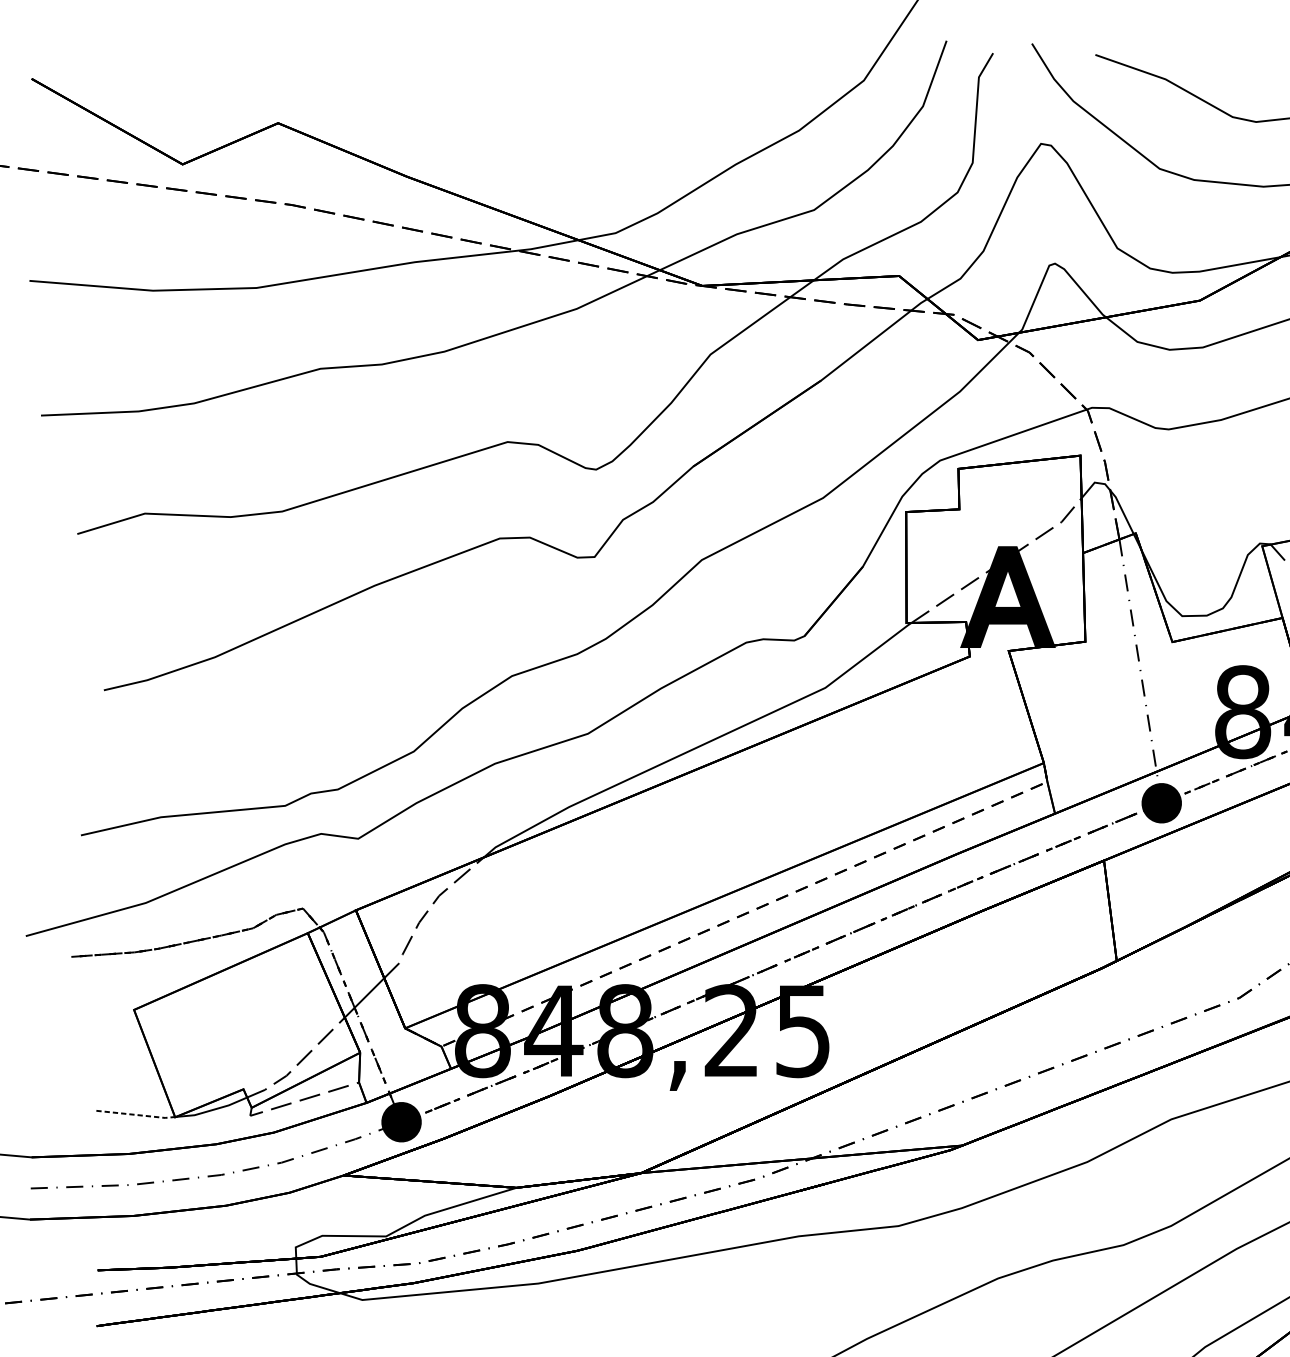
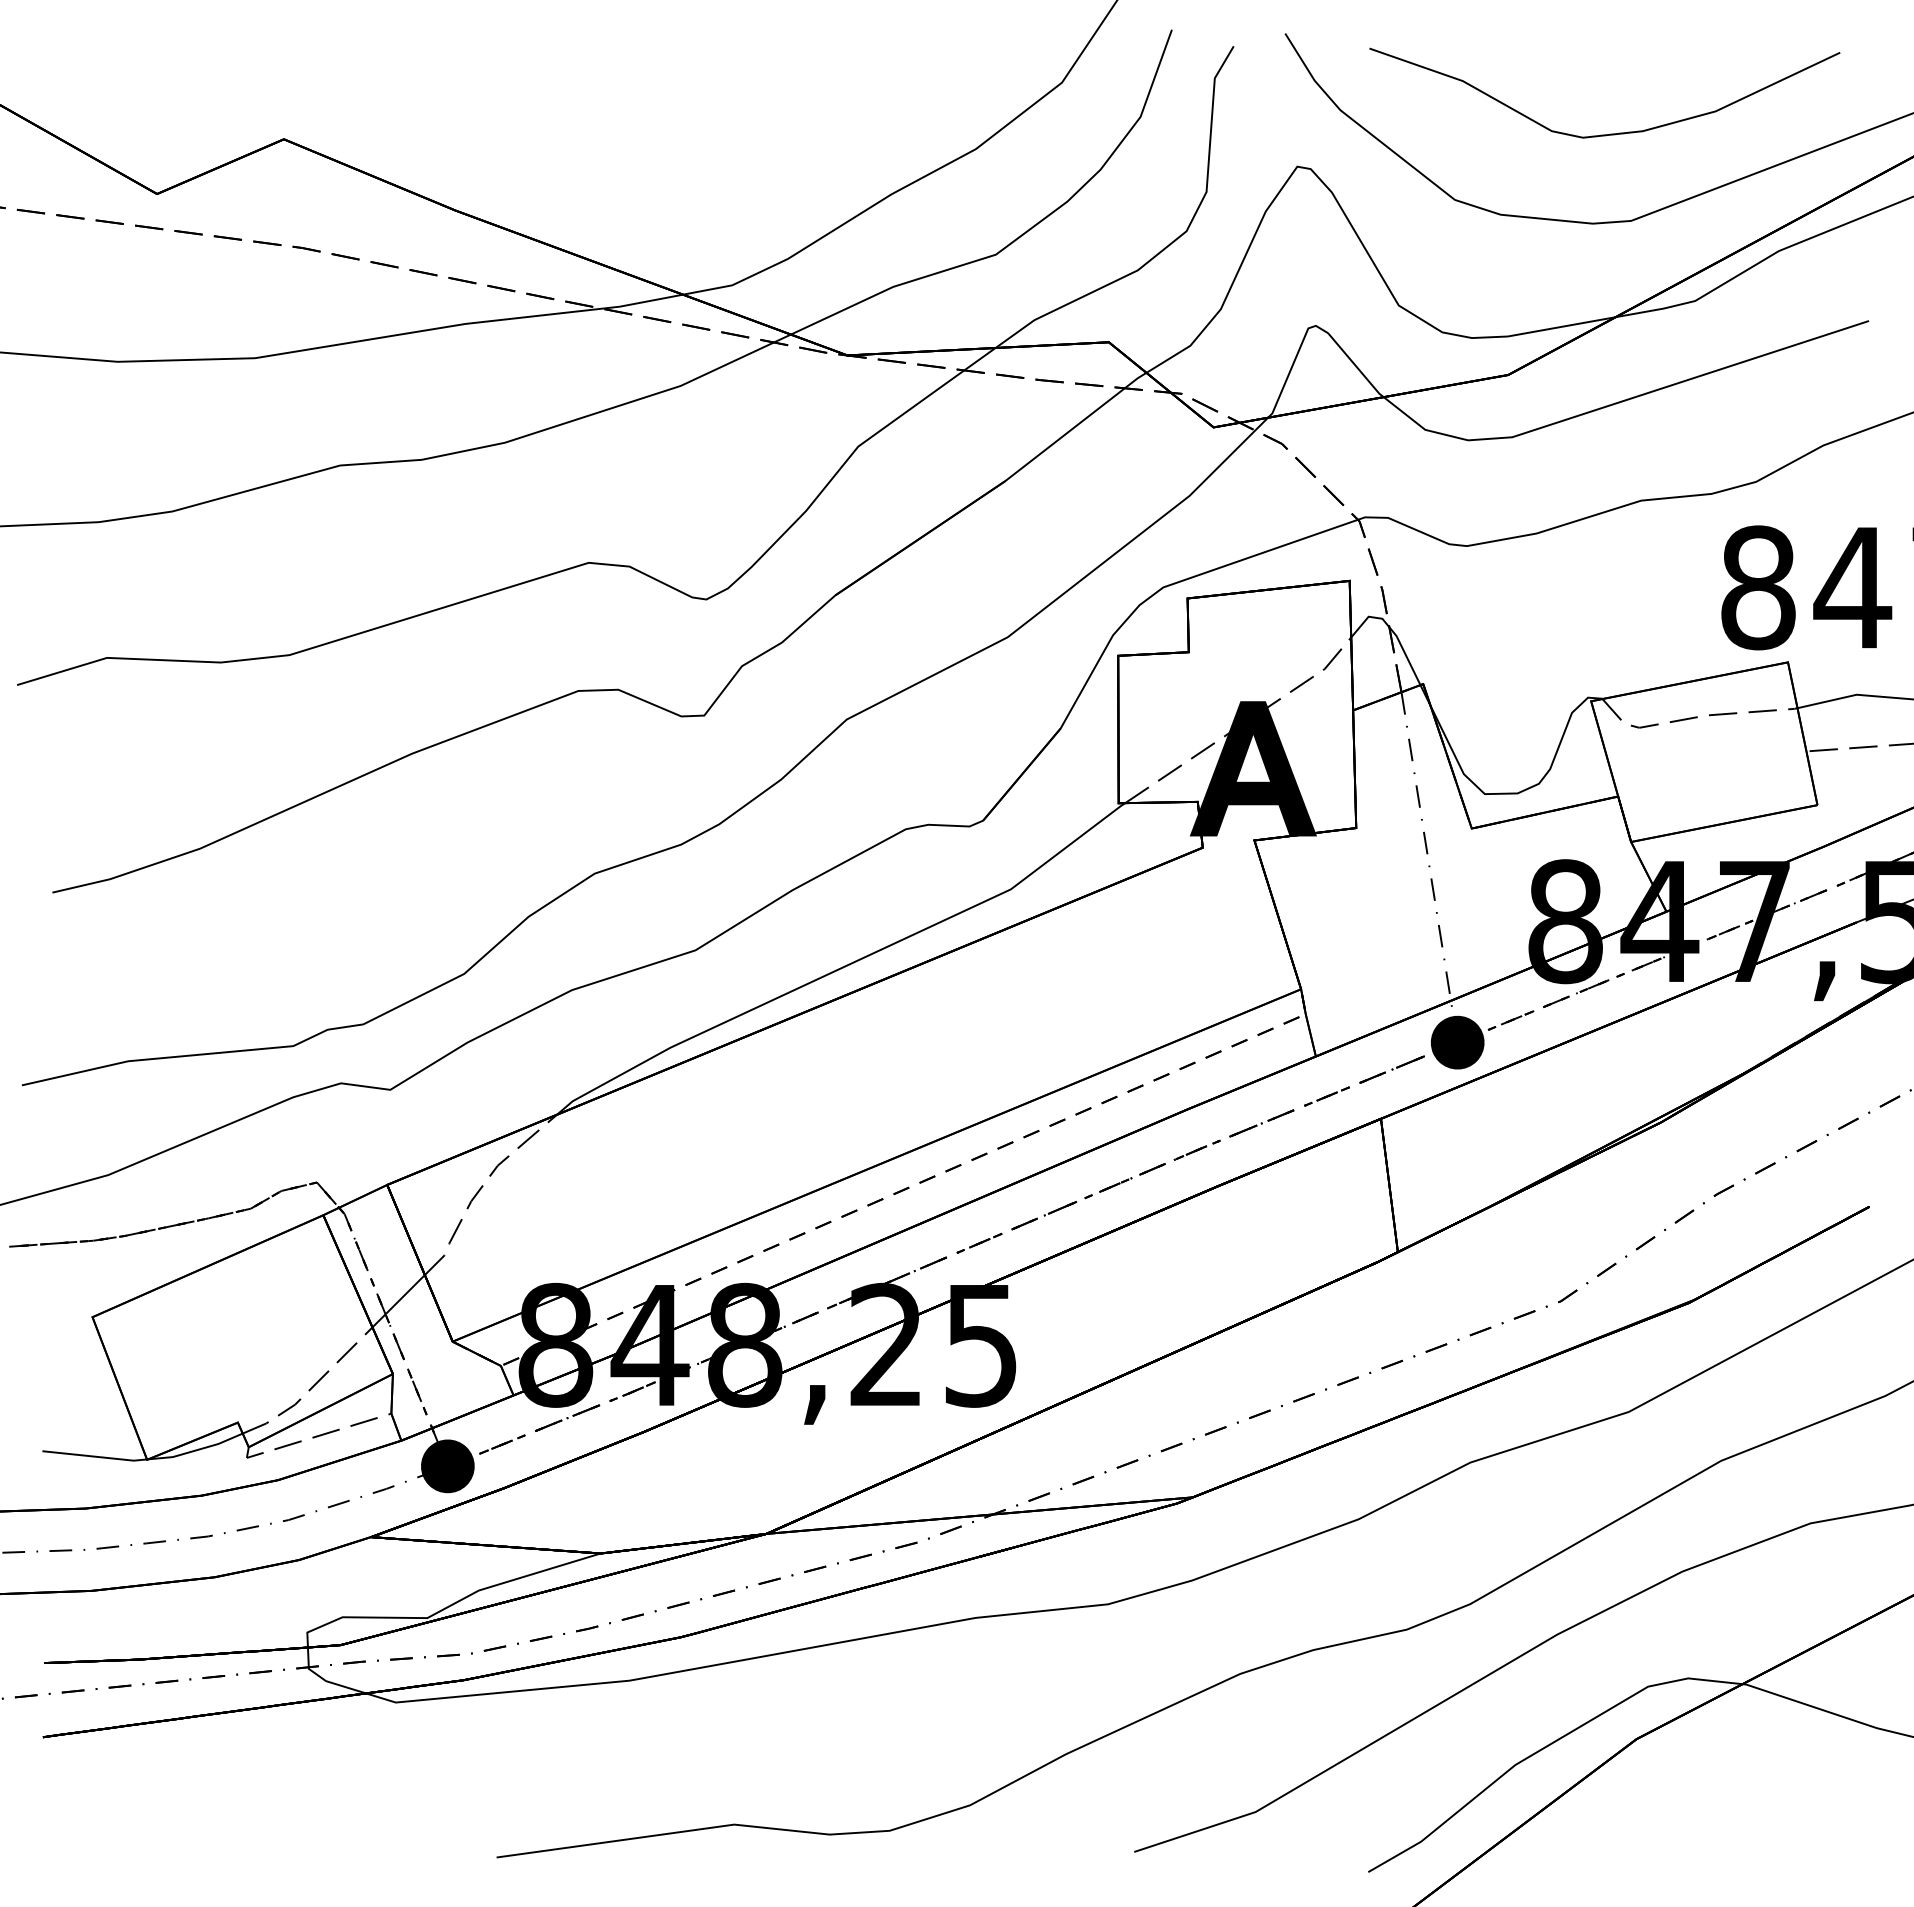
line: (137, 1114) -> (96, 1456), dashed -> solid

